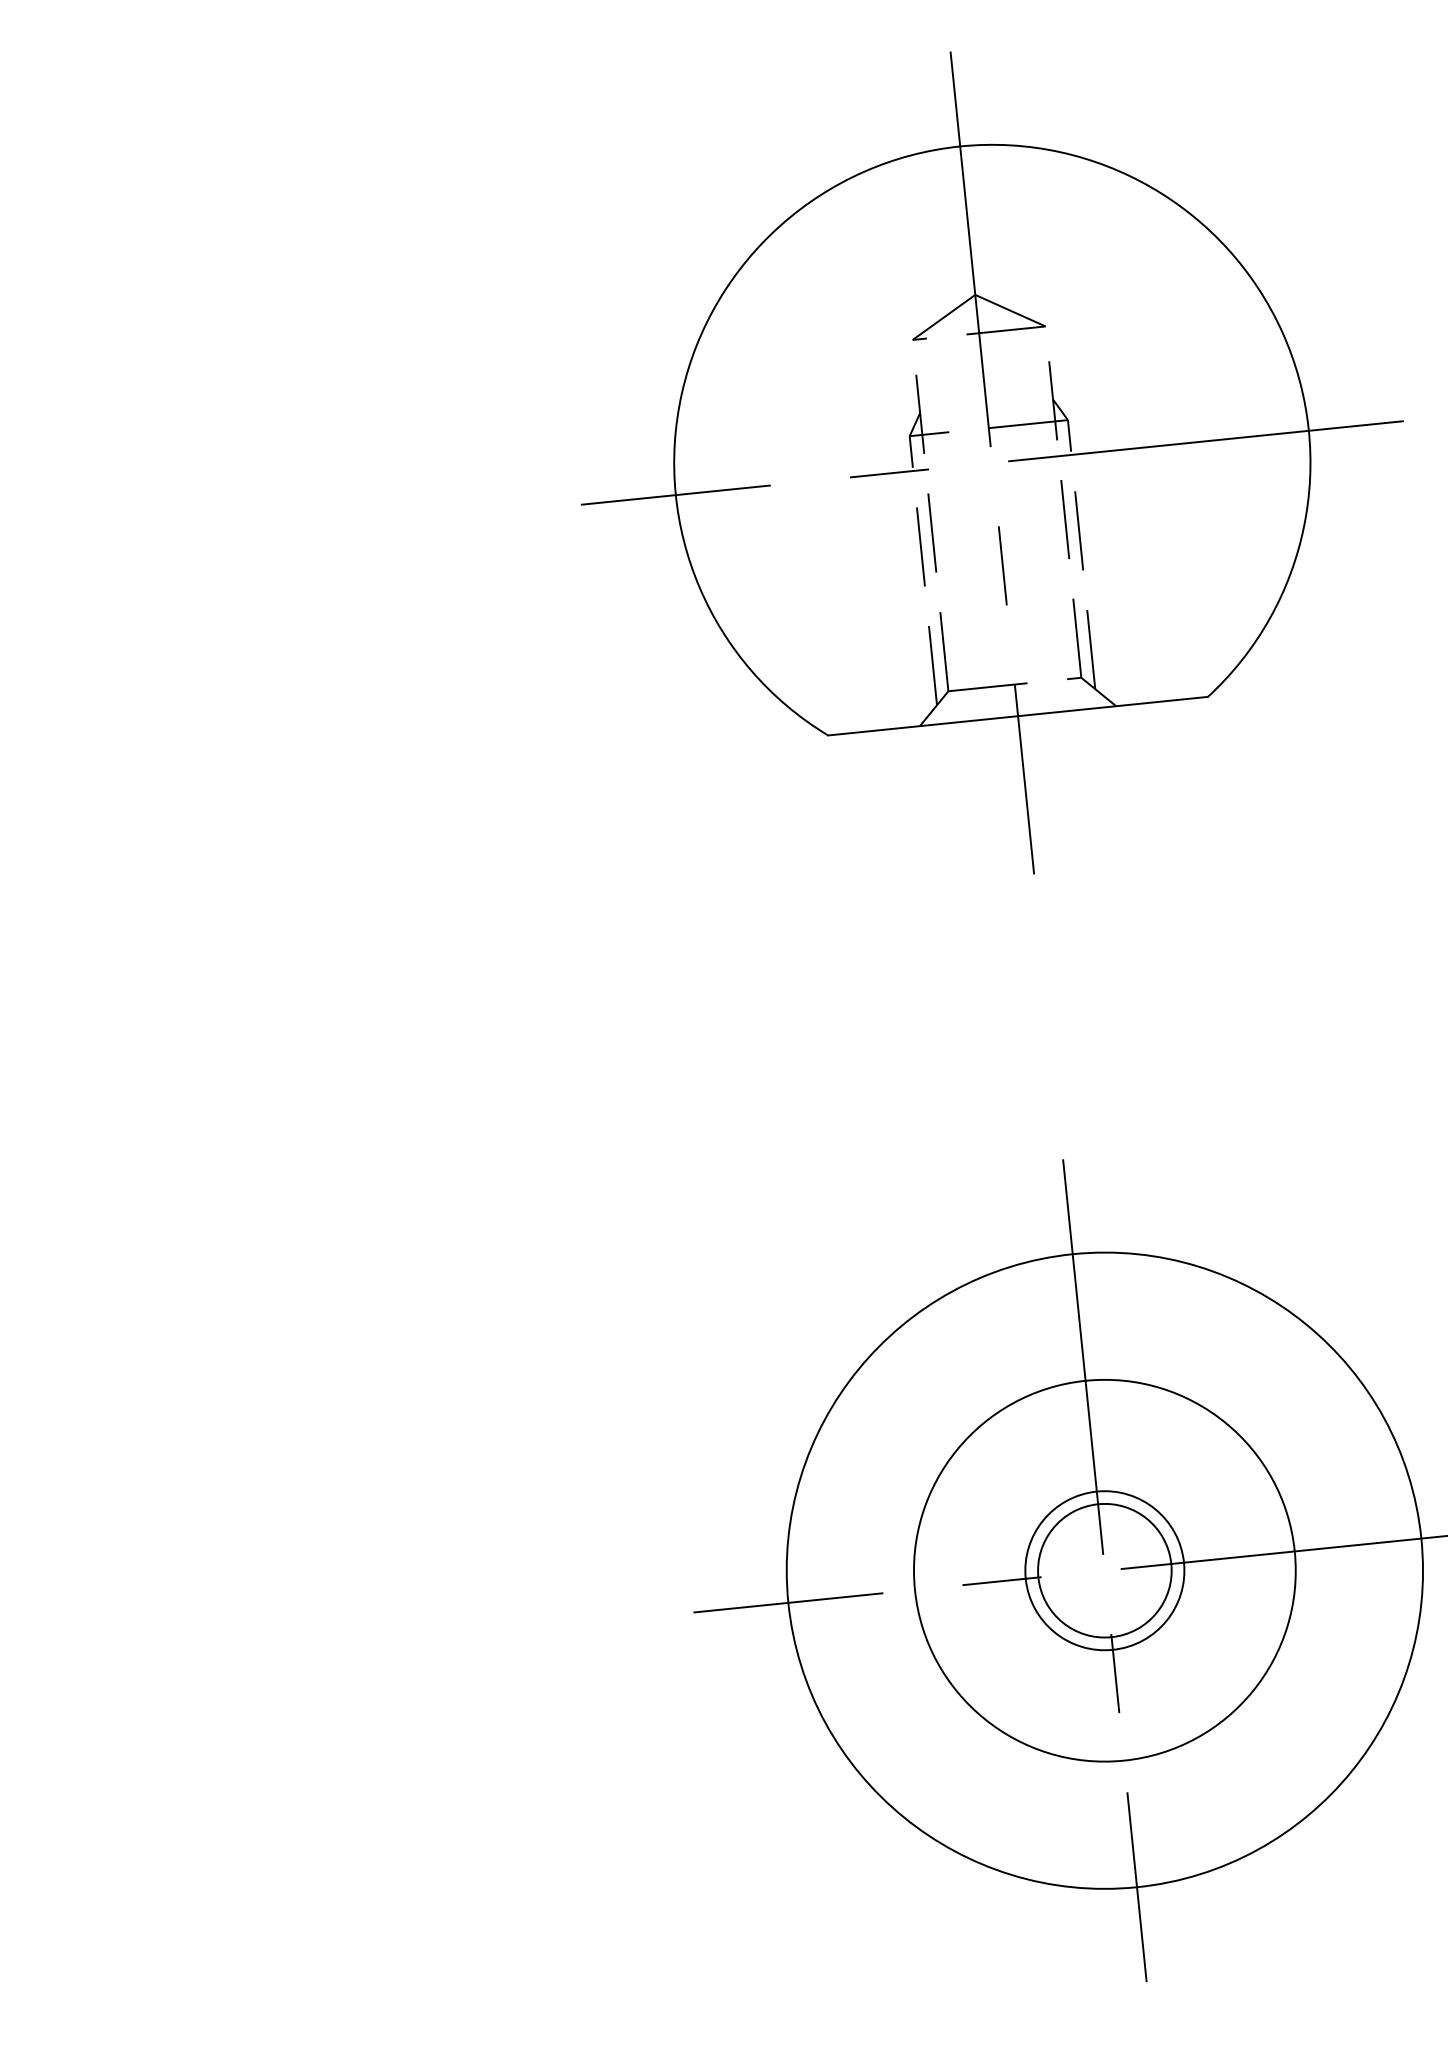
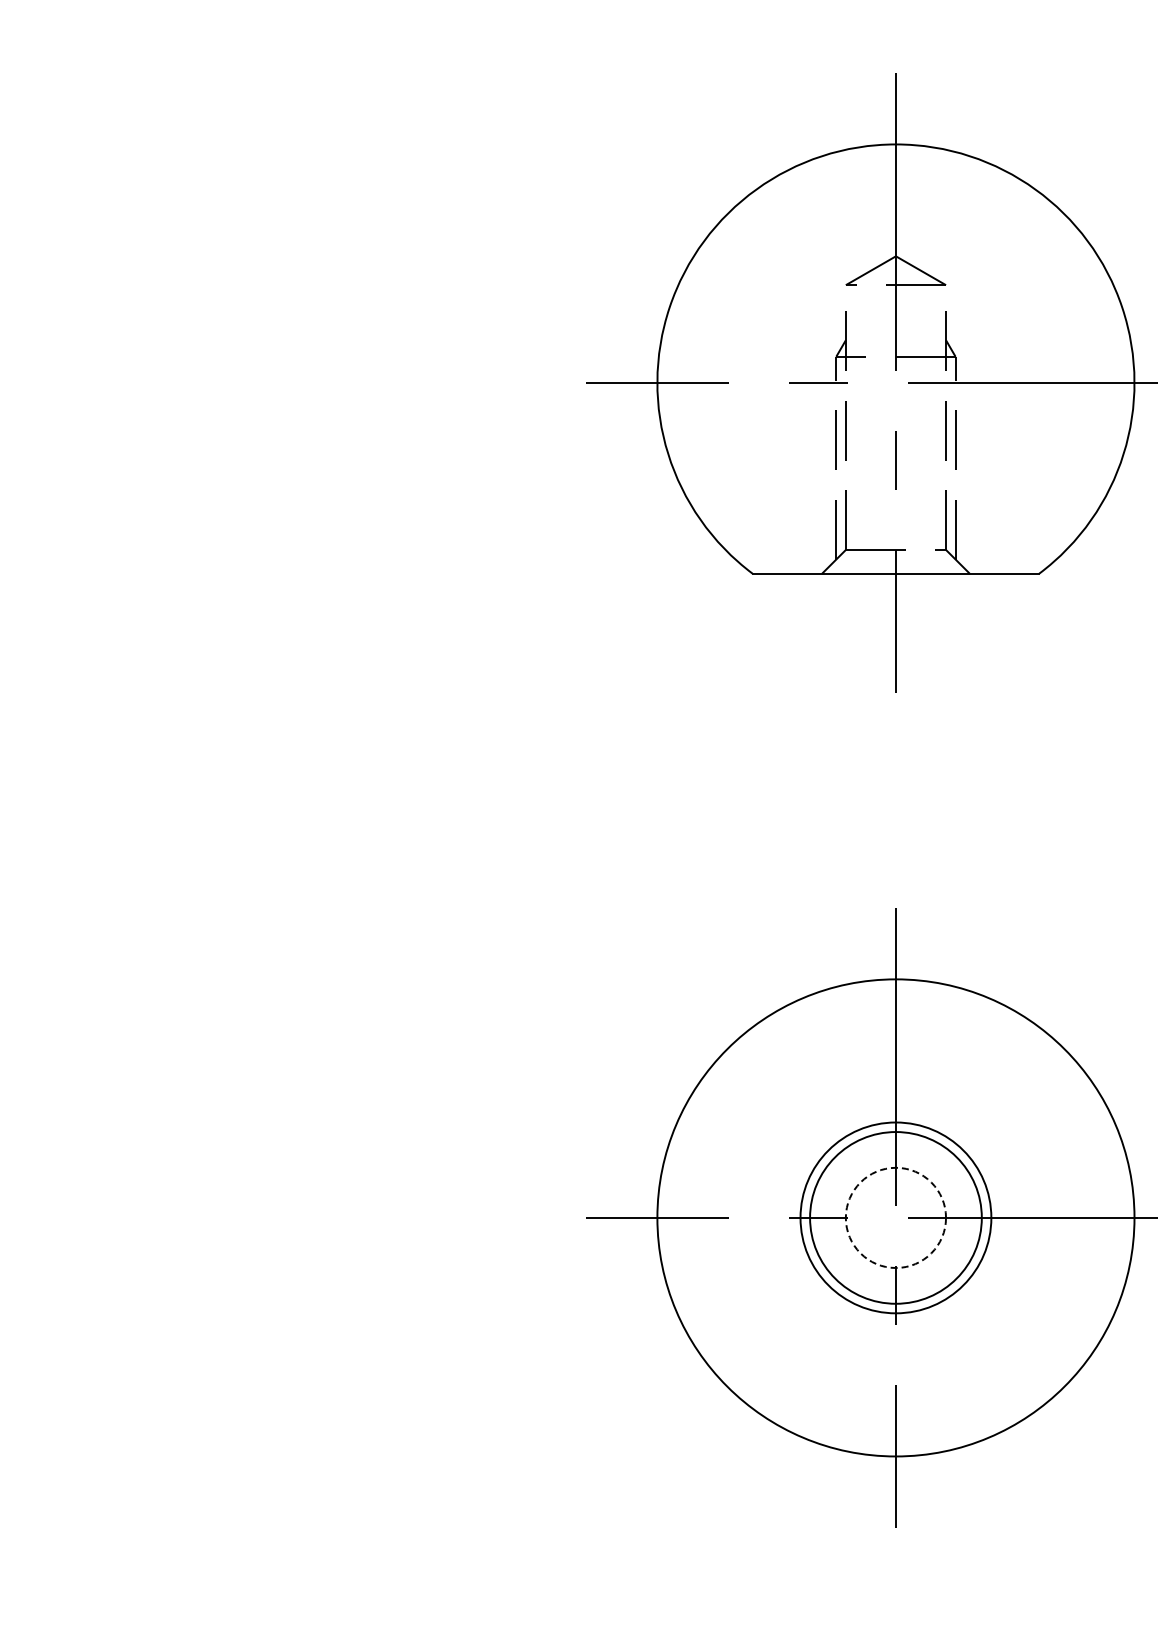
circle: (1104, 1570) -> (895, 1217), size x0.6
circle: (1104, 1570) -> (895, 1217), size x1.6
circle: (1104, 1570) -> (895, 1217), solid -> dashed

